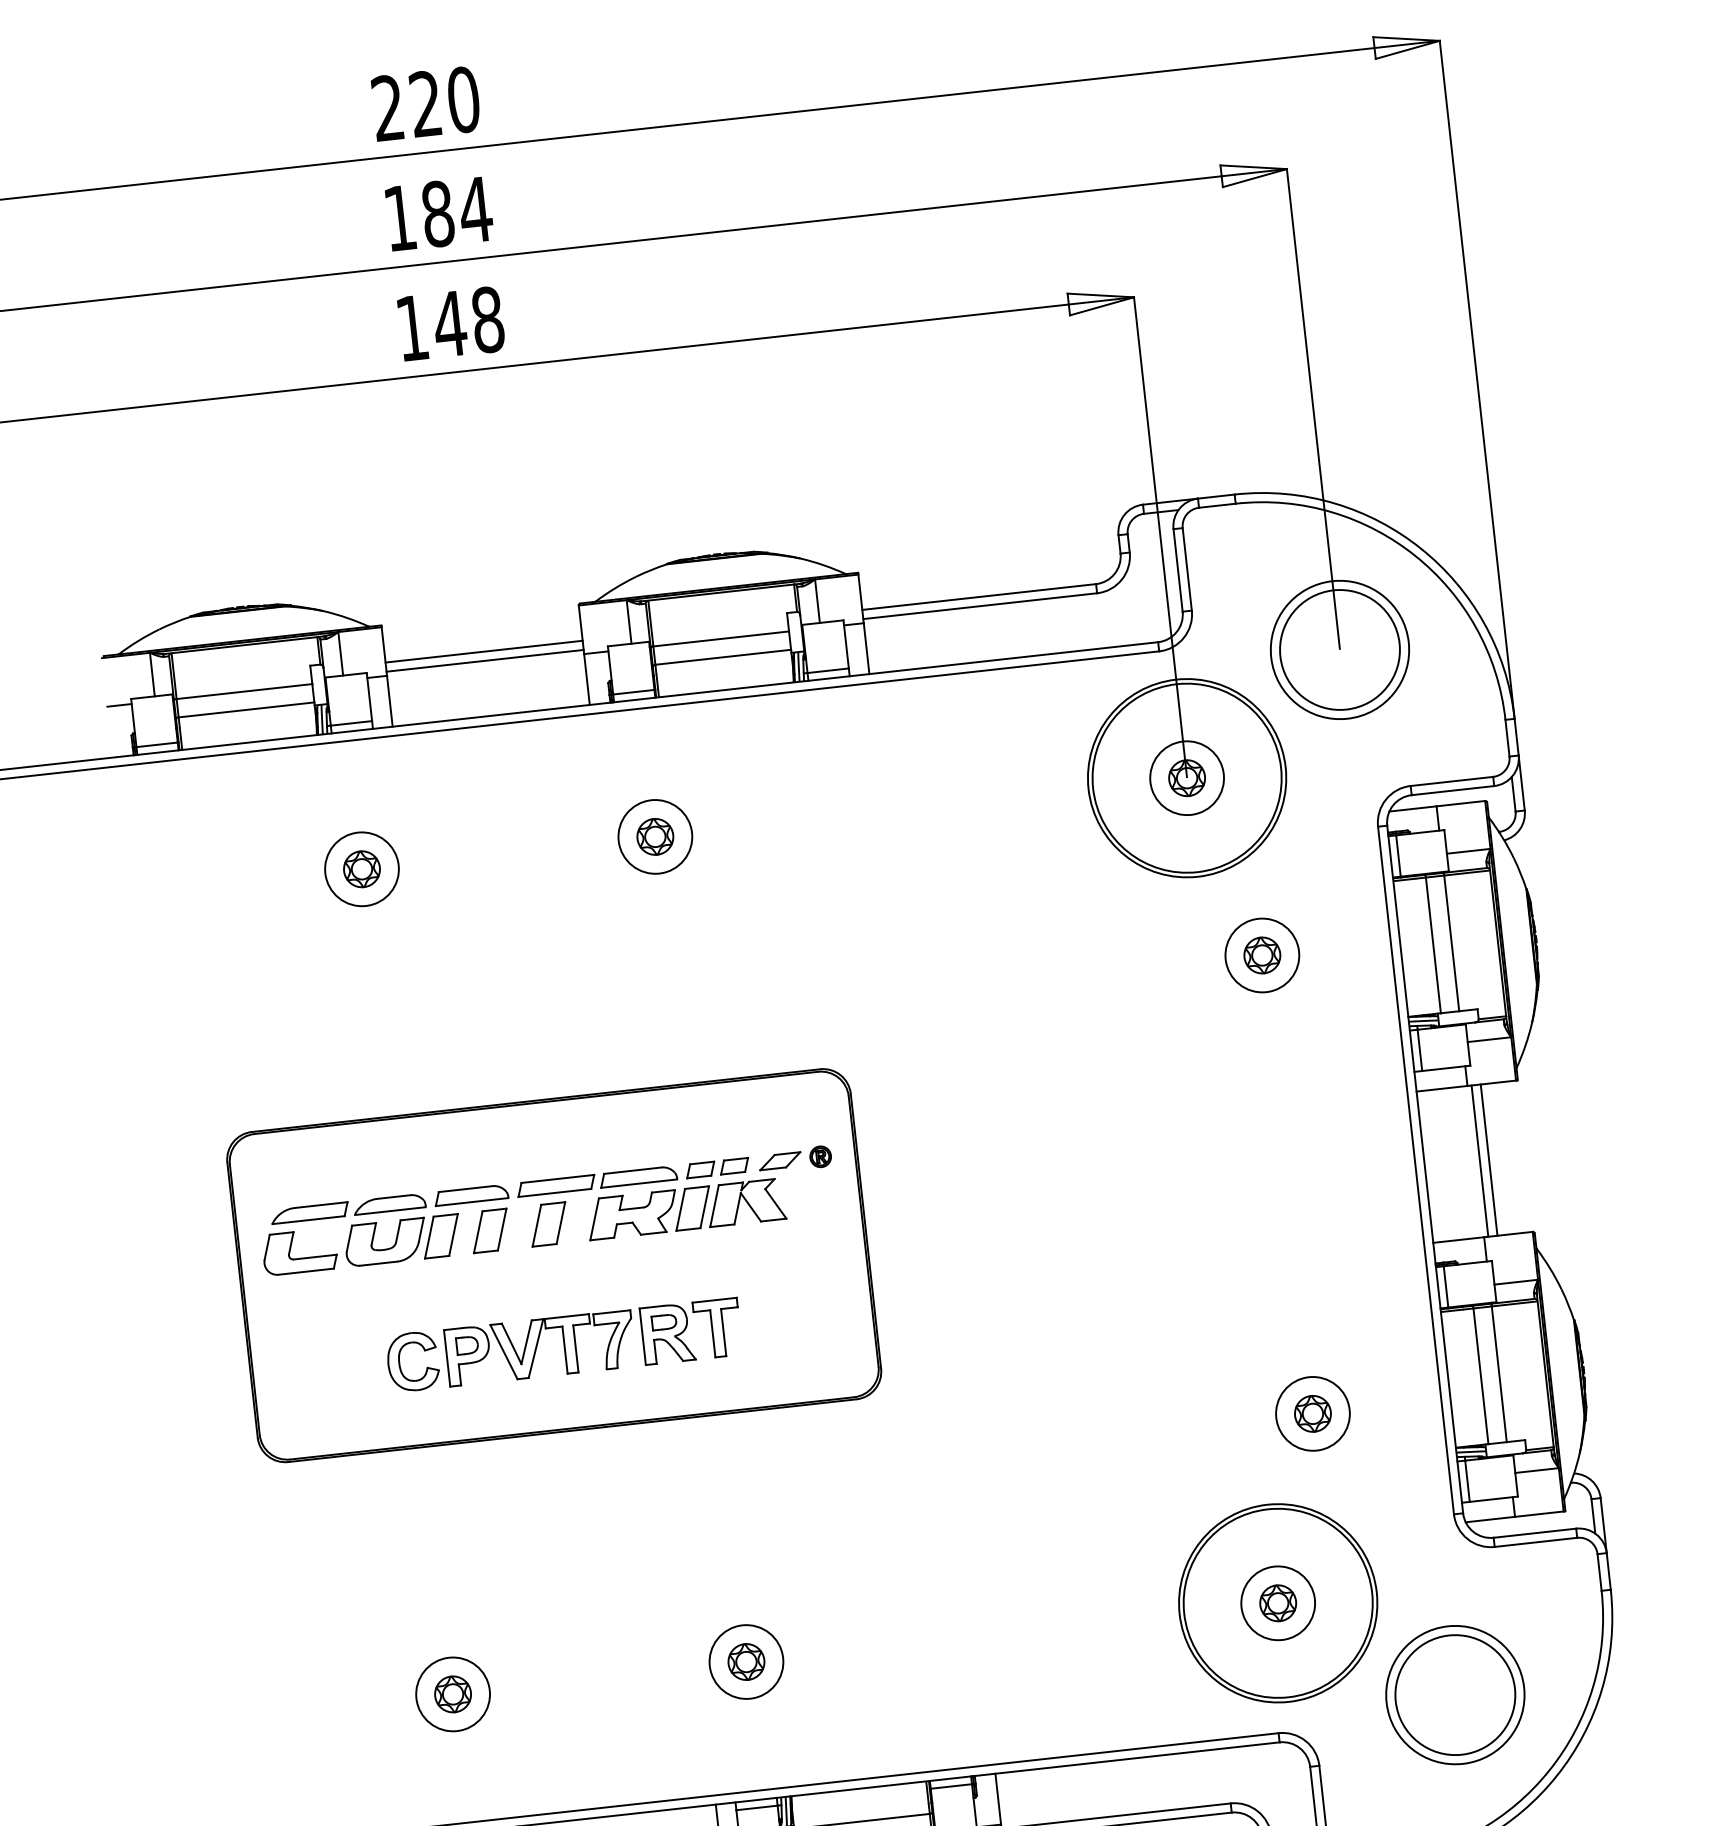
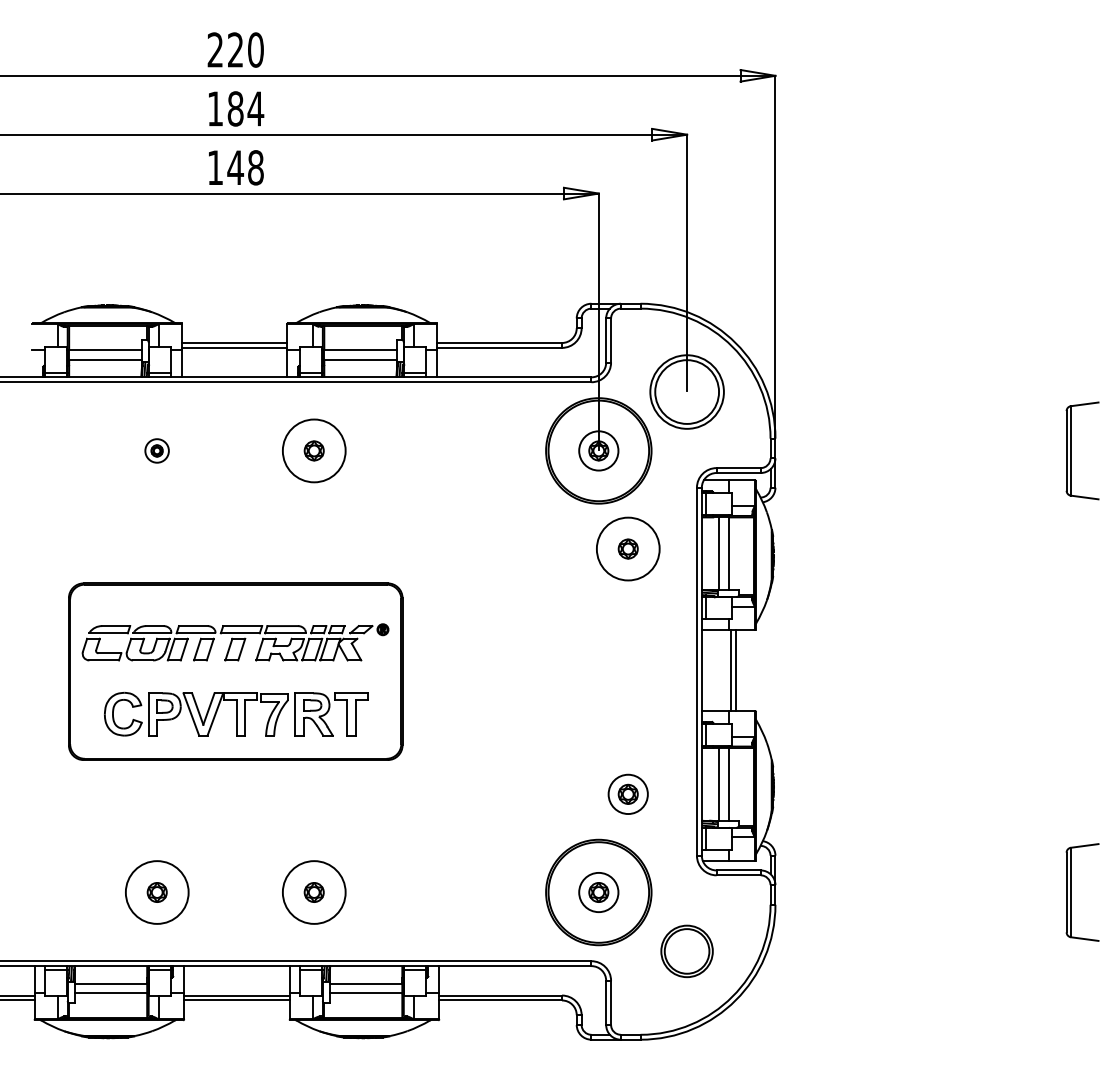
circle: (653, 836) -> (313, 450), size x1.6
part: (360, 868) -> (156, 450), size x0.6
circle: (1260, 954) -> (627, 548), size x1.6
part: (562, 1345) -> (235, 714), size x1.4
circle: (745, 1662) -> (313, 892), size x1.6
circle: (451, 1694) -> (156, 892), size x1.6
part: (1454, 1695) -> (686, 951), size x0.7

